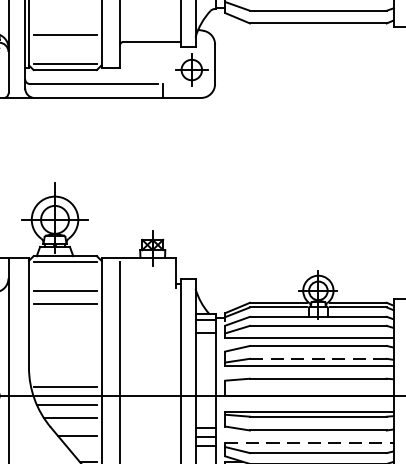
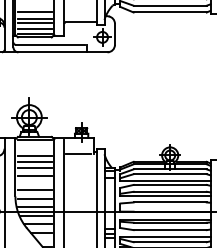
line: (64, 23) -> (34, 12), added
line: (64, 44) -> (34, 23), added
line: (64, 53) -> (34, 28), added
line: (146, 289) -> (78, 154), added
line: (64, 315) -> (34, 168), added
line: (64, 330) -> (34, 176), added
line: (64, 356) -> (34, 190), added
line: (318, 358) -> (170, 191), dashed -> solid
line: (64, 373) -> (34, 199), added
line: (309, 442) -> (165, 236), dashed -> solid

